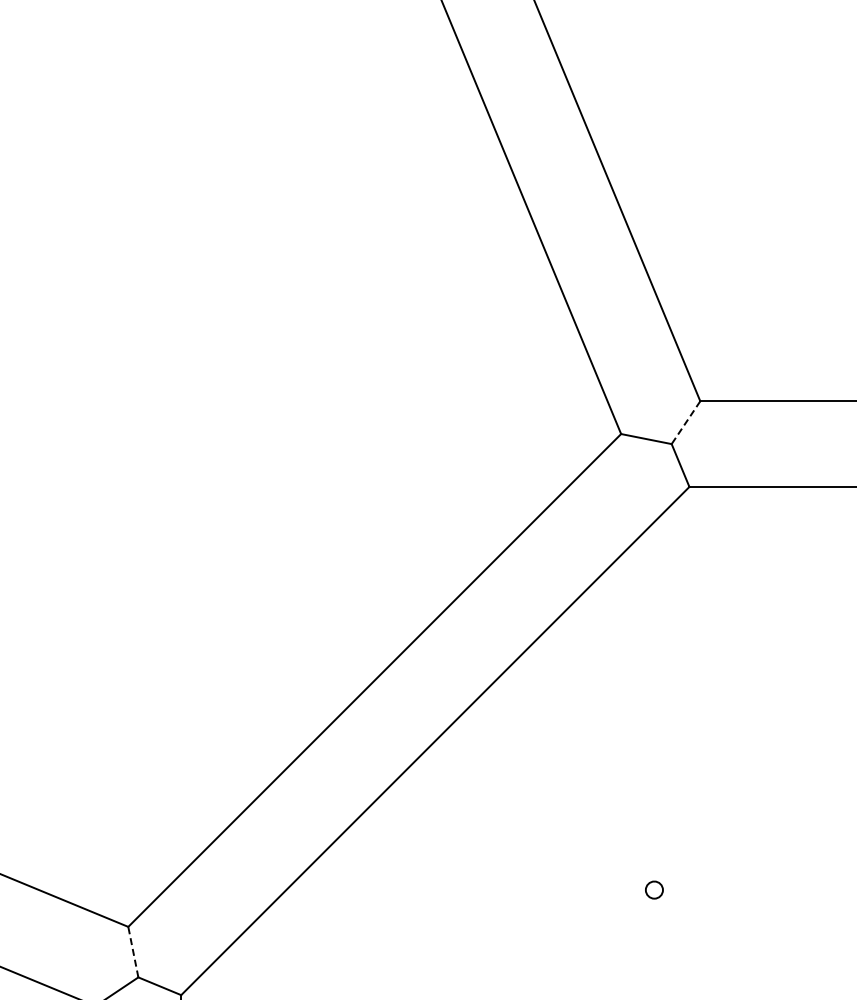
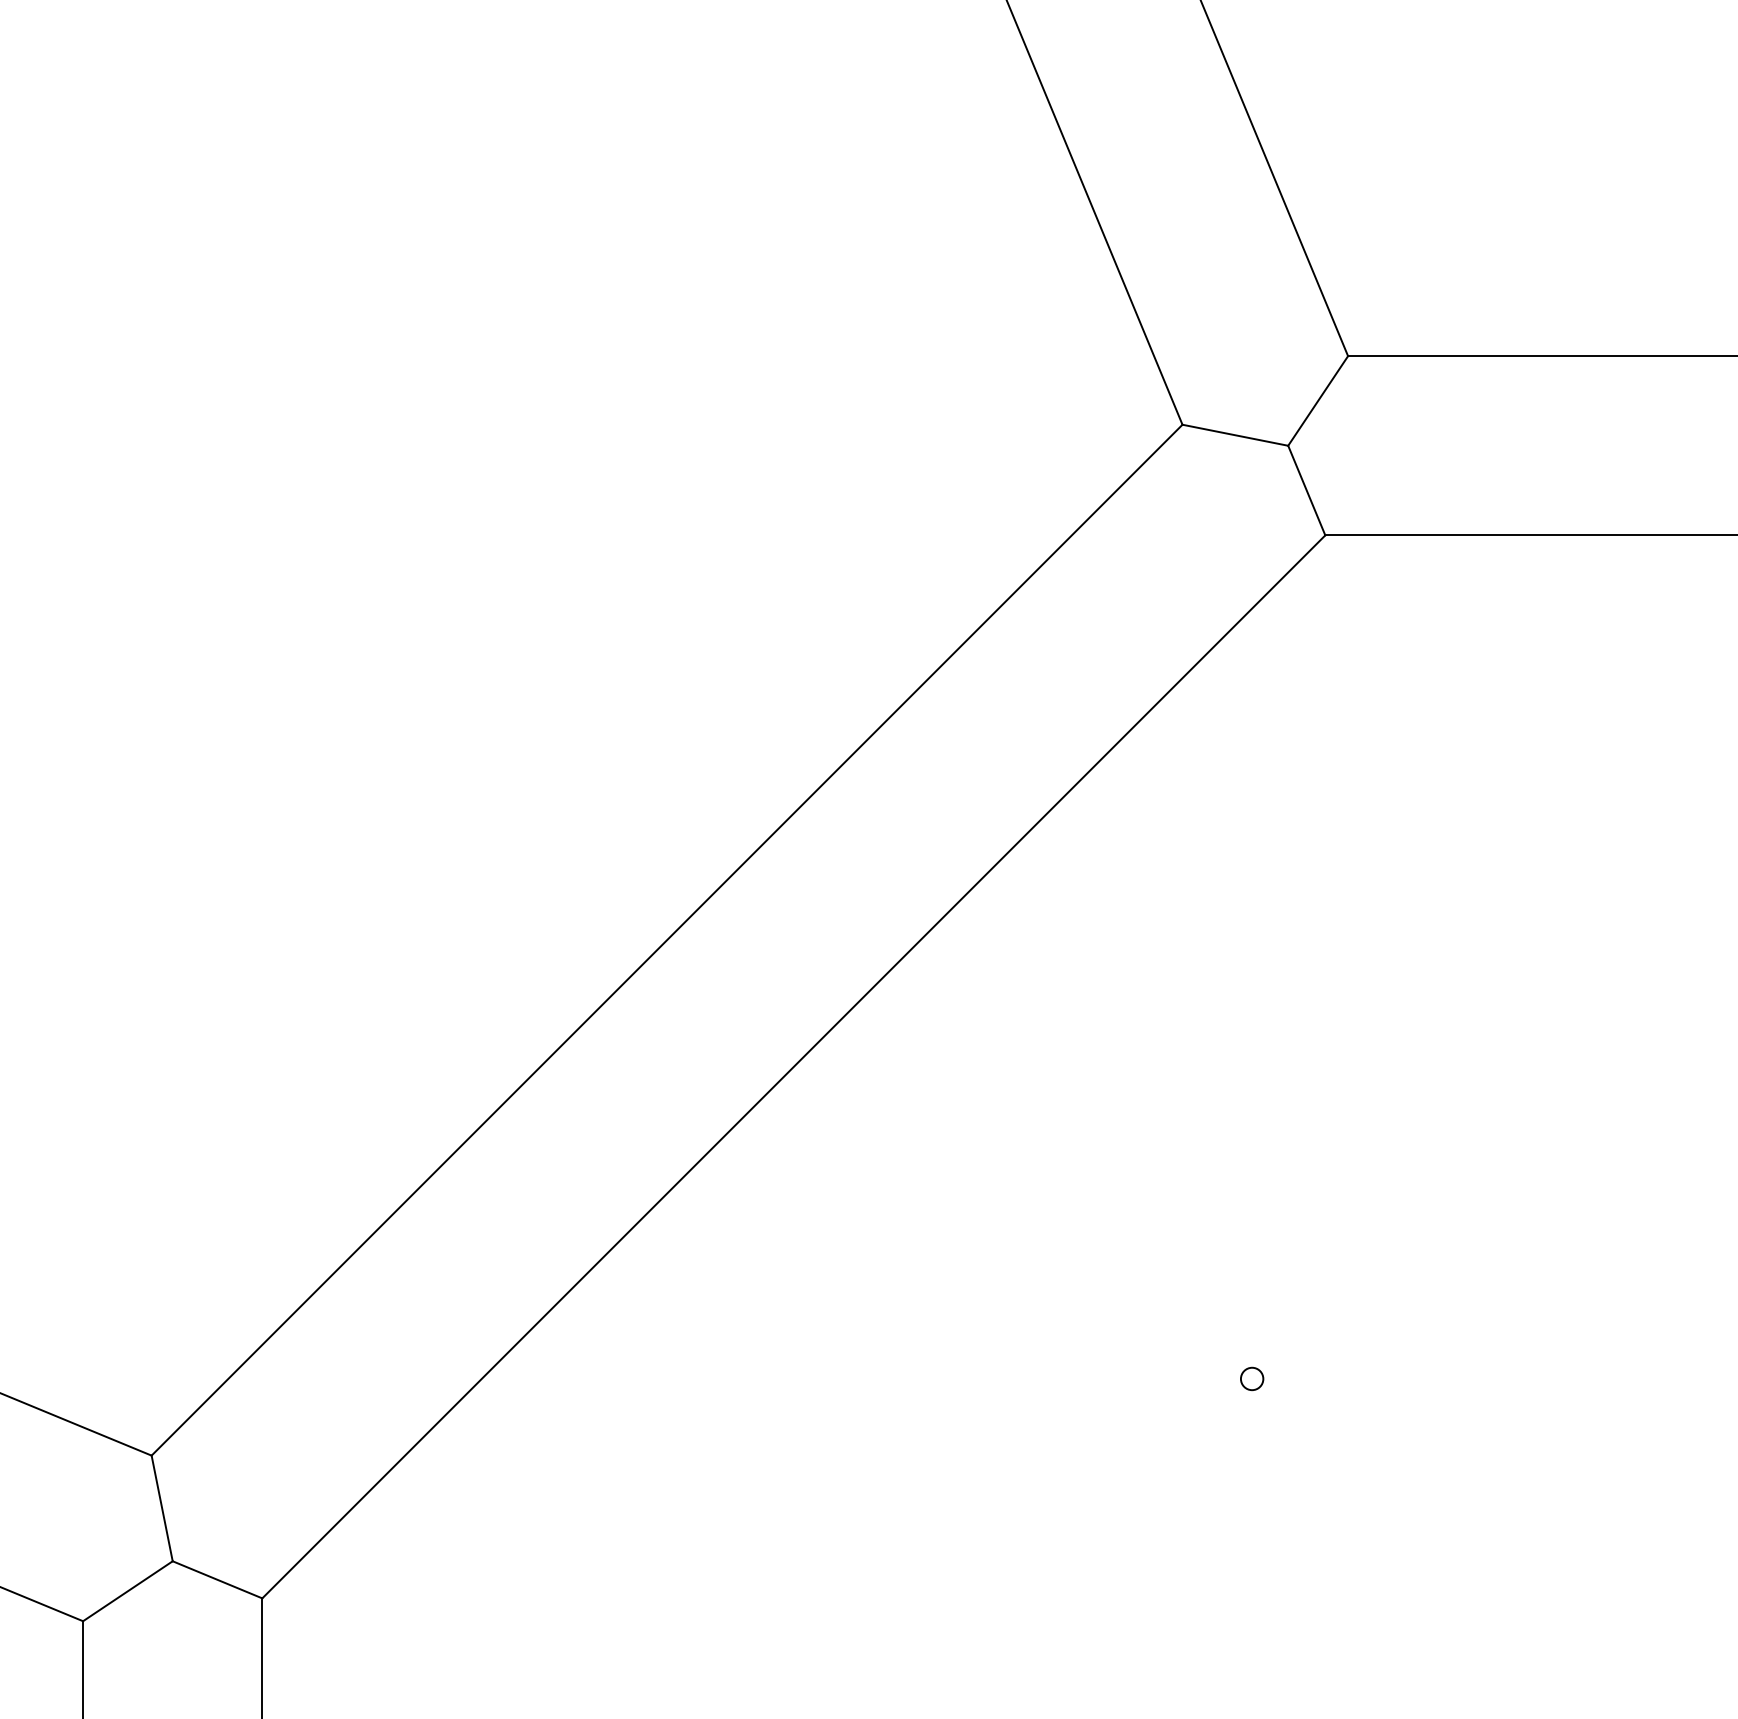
line: (686, 422) -> (1319, 400), dashed -> solid
part: (654, 890) -> (1252, 1379), size x0.62
line: (133, 952) -> (162, 1509), dashed -> solid

